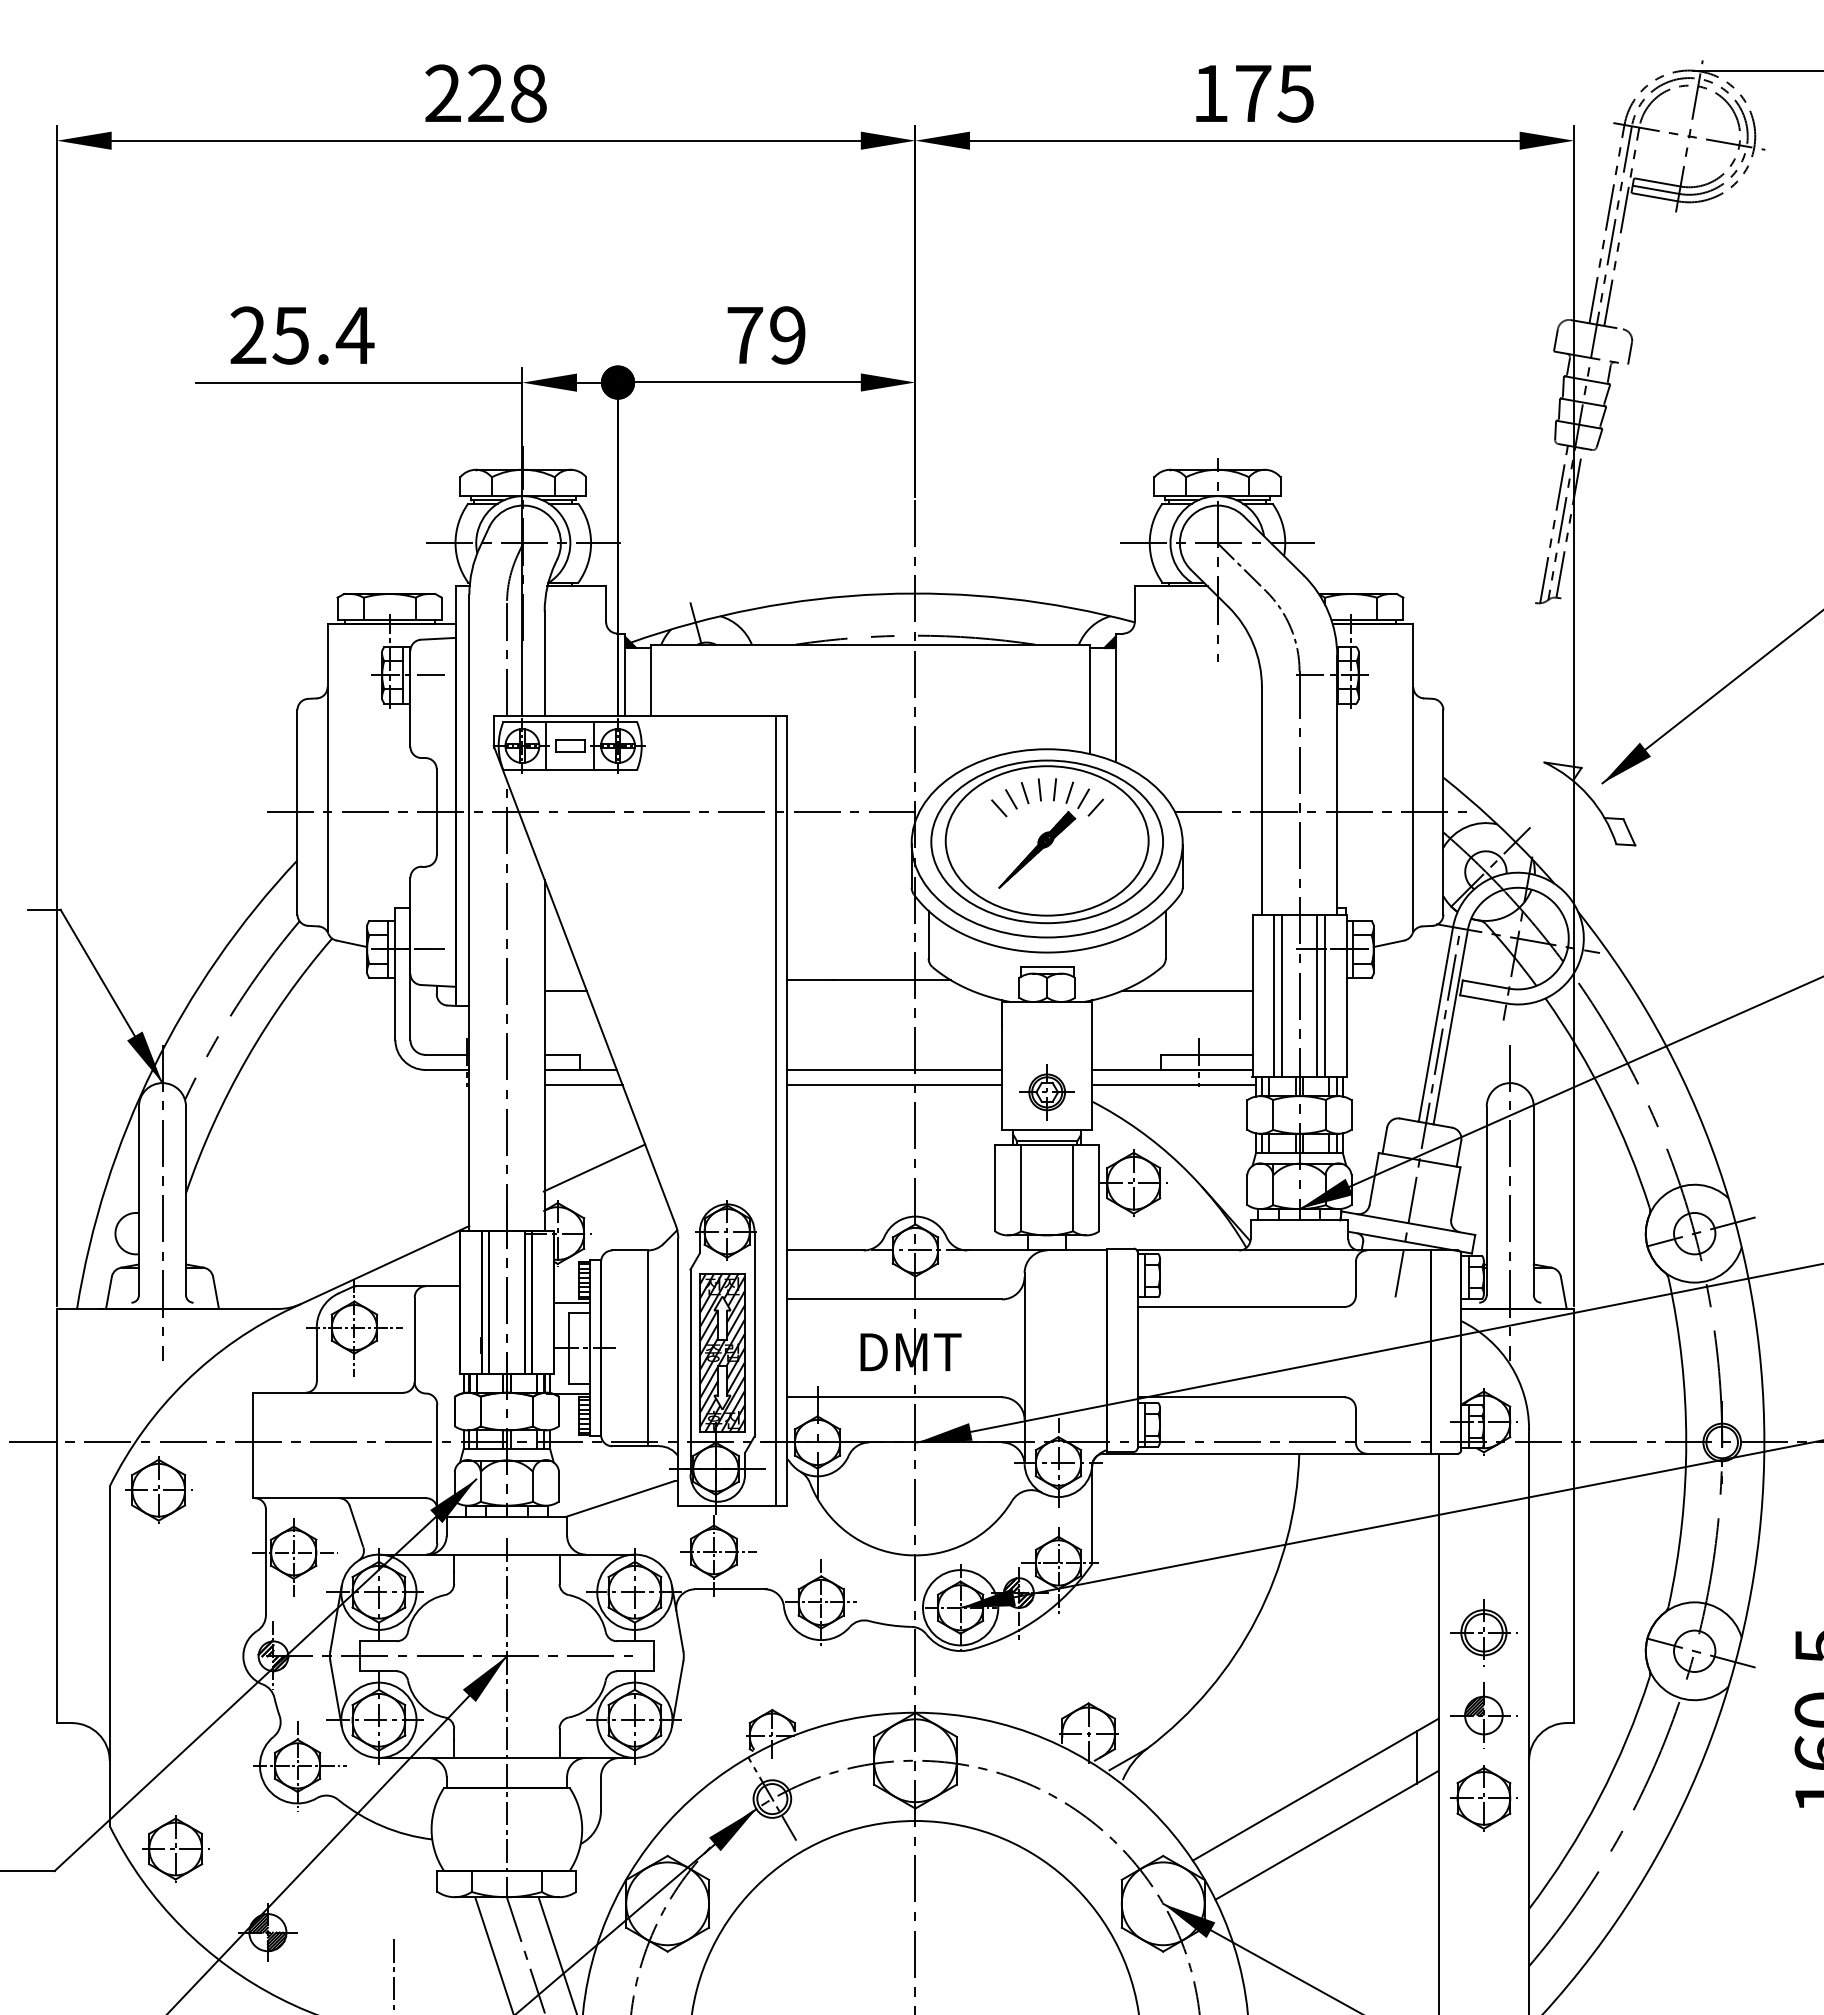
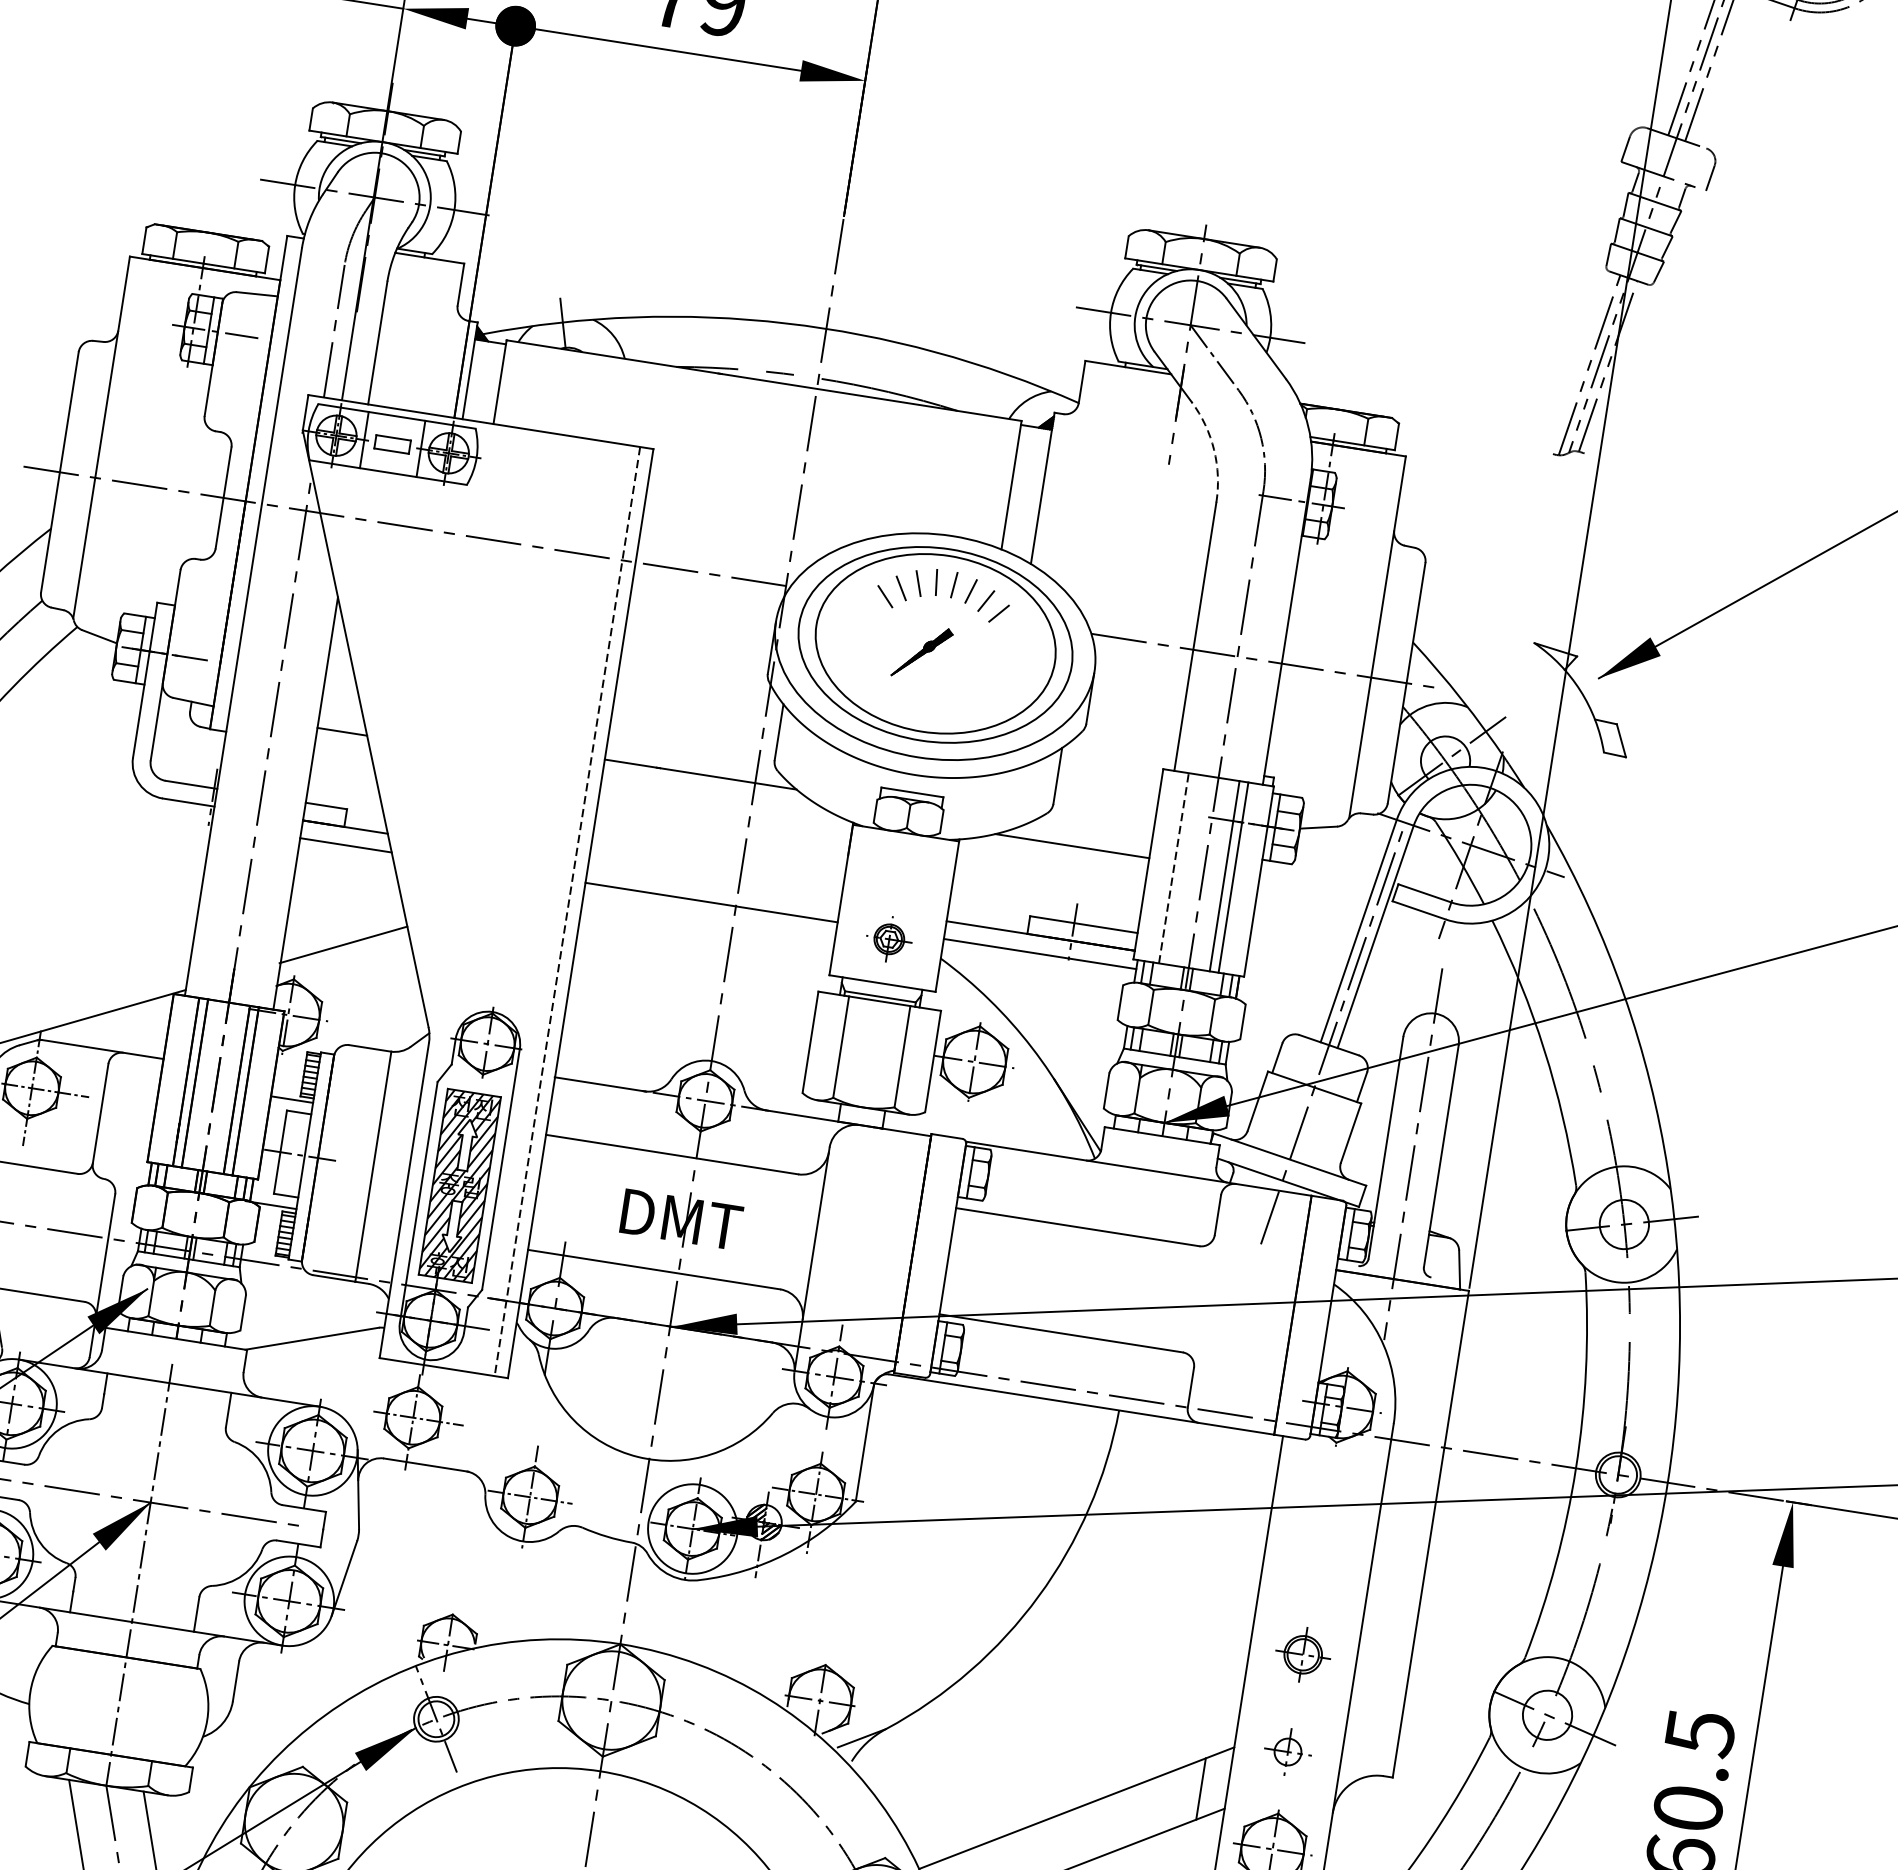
arc: (1253, 643) -> (1214, 449), solid -> dashed
part: (1037, 849) -> (922, 652), size x0.6
line: (1274, 996) -> (1174, 868), solid -> dashed
line: (1281, 996) -> (1182, 869), removed
line: (894, 1069) -> (714, 884), removed
part: (1046, 1092) -> (888, 939), size x0.7
line: (776, 1111) -> (567, 911), solid -> dashed
part: (1483, 1632) -> (1302, 1654), size x0.7
part: (1483, 1715) -> (1287, 1751), size x0.6

